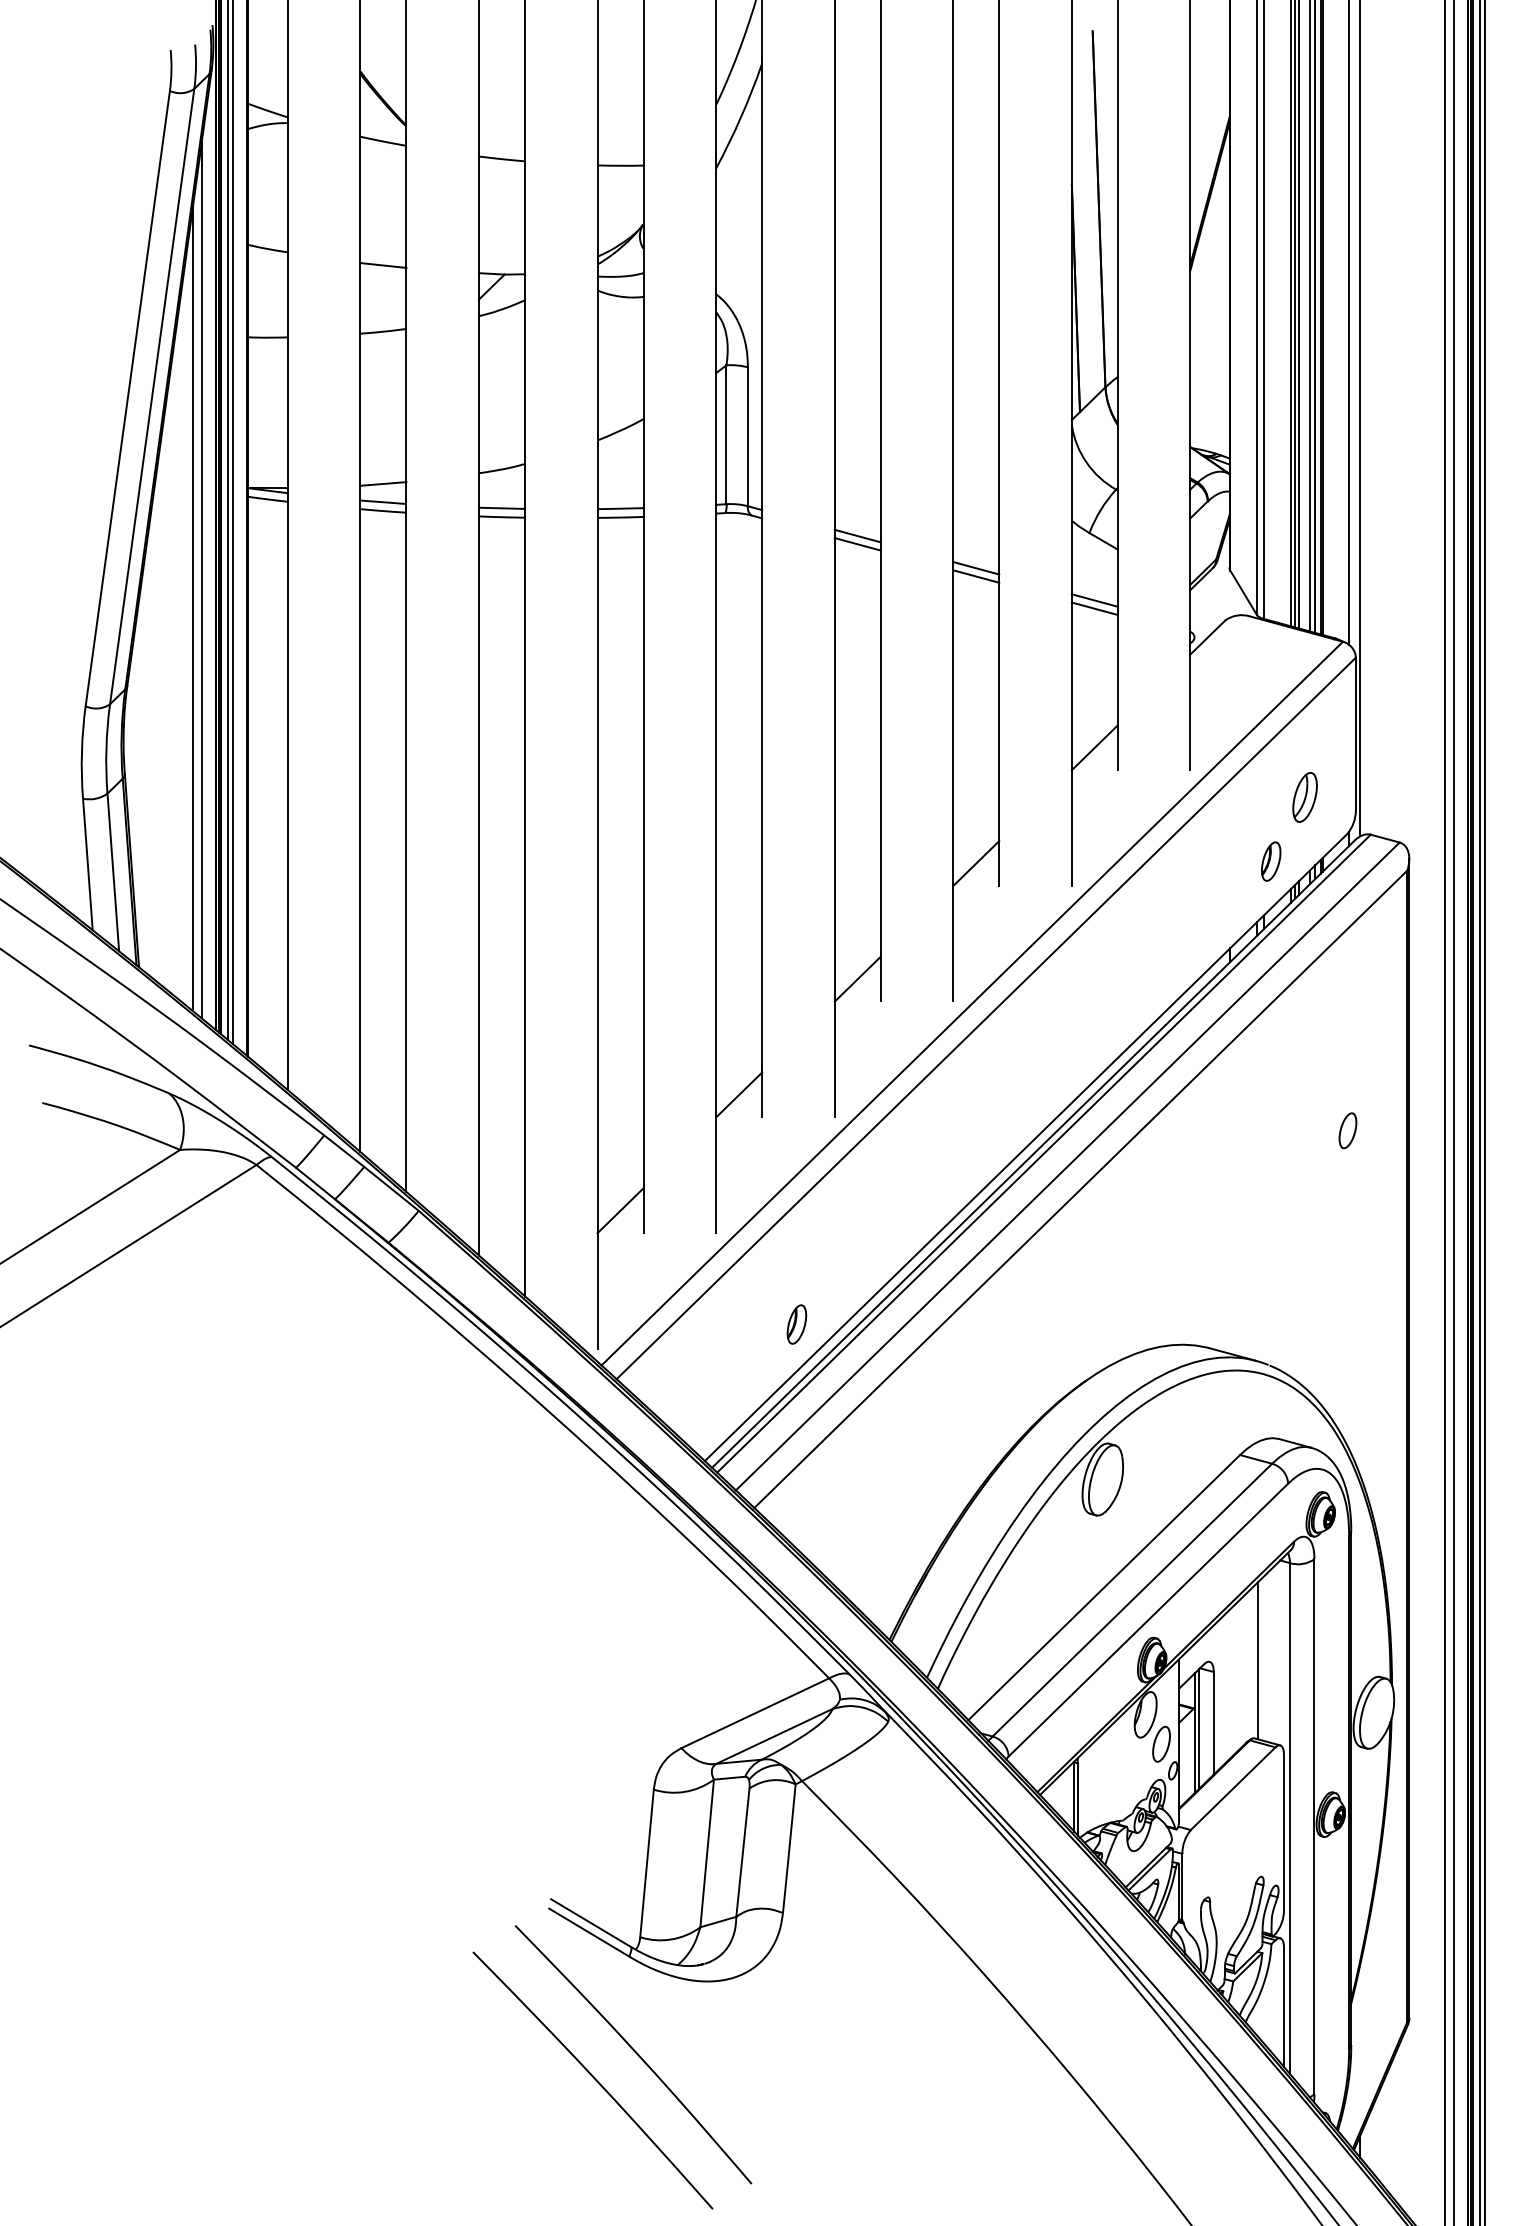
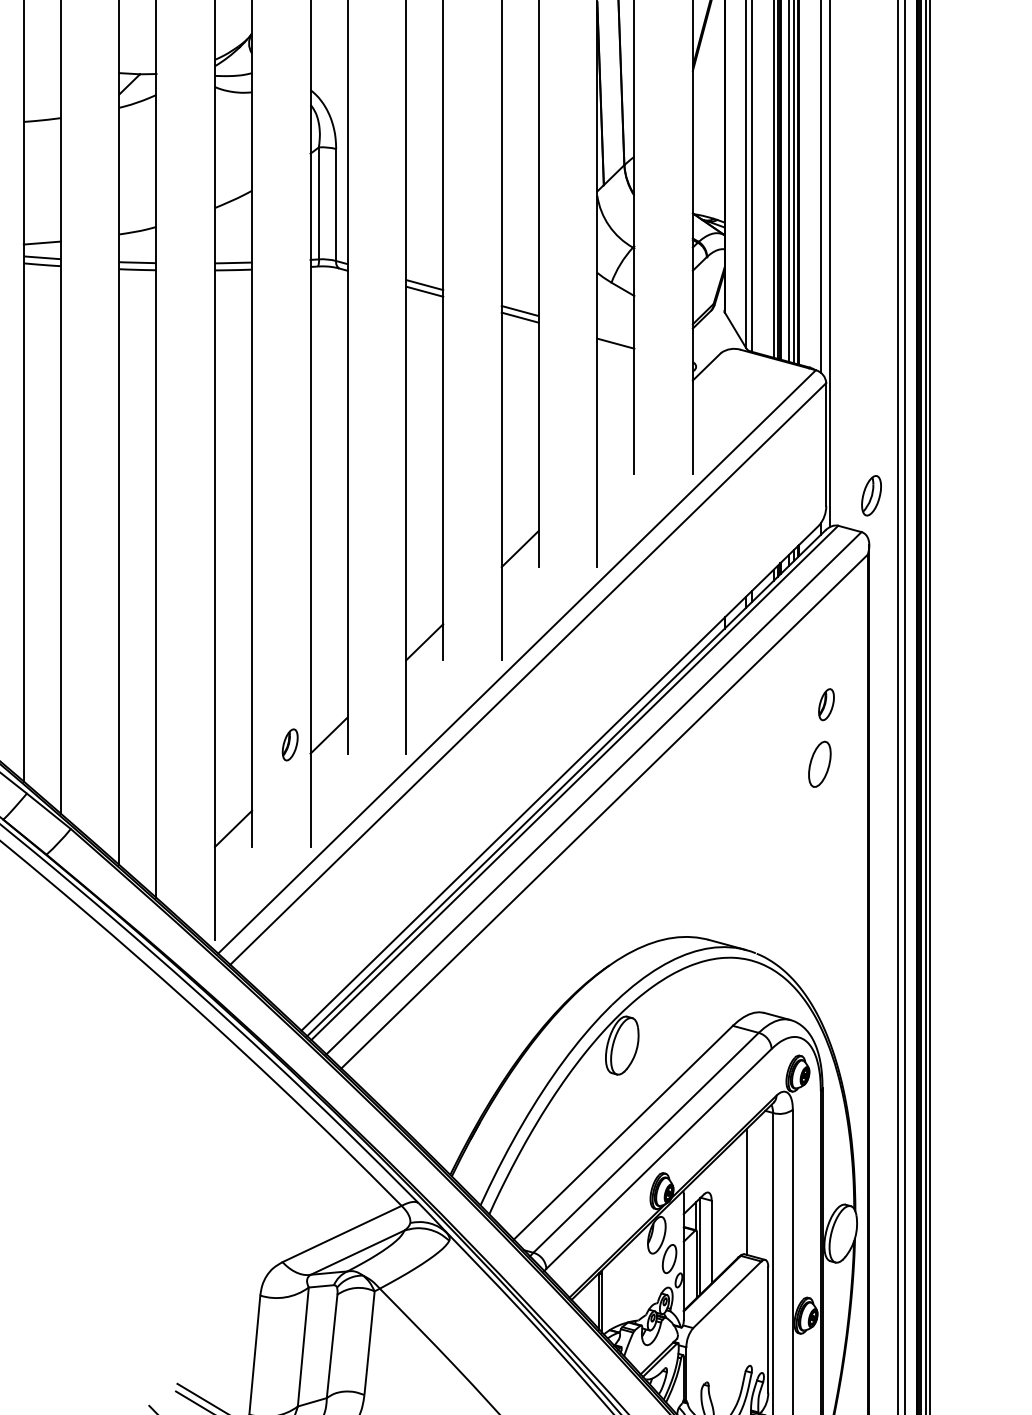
line: (383, 265) -> (42, 66), removed
line: (1094, 600) -> (615, 337), removed
line: (1094, 747) -> (615, 455), removed
part: (1304, 797) -> (871, 495), moved
part: (1271, 861) -> (826, 704), moved
part: (1347, 1130) -> (819, 764), size x1.6
part: (796, 1324) -> (289, 744), moved

